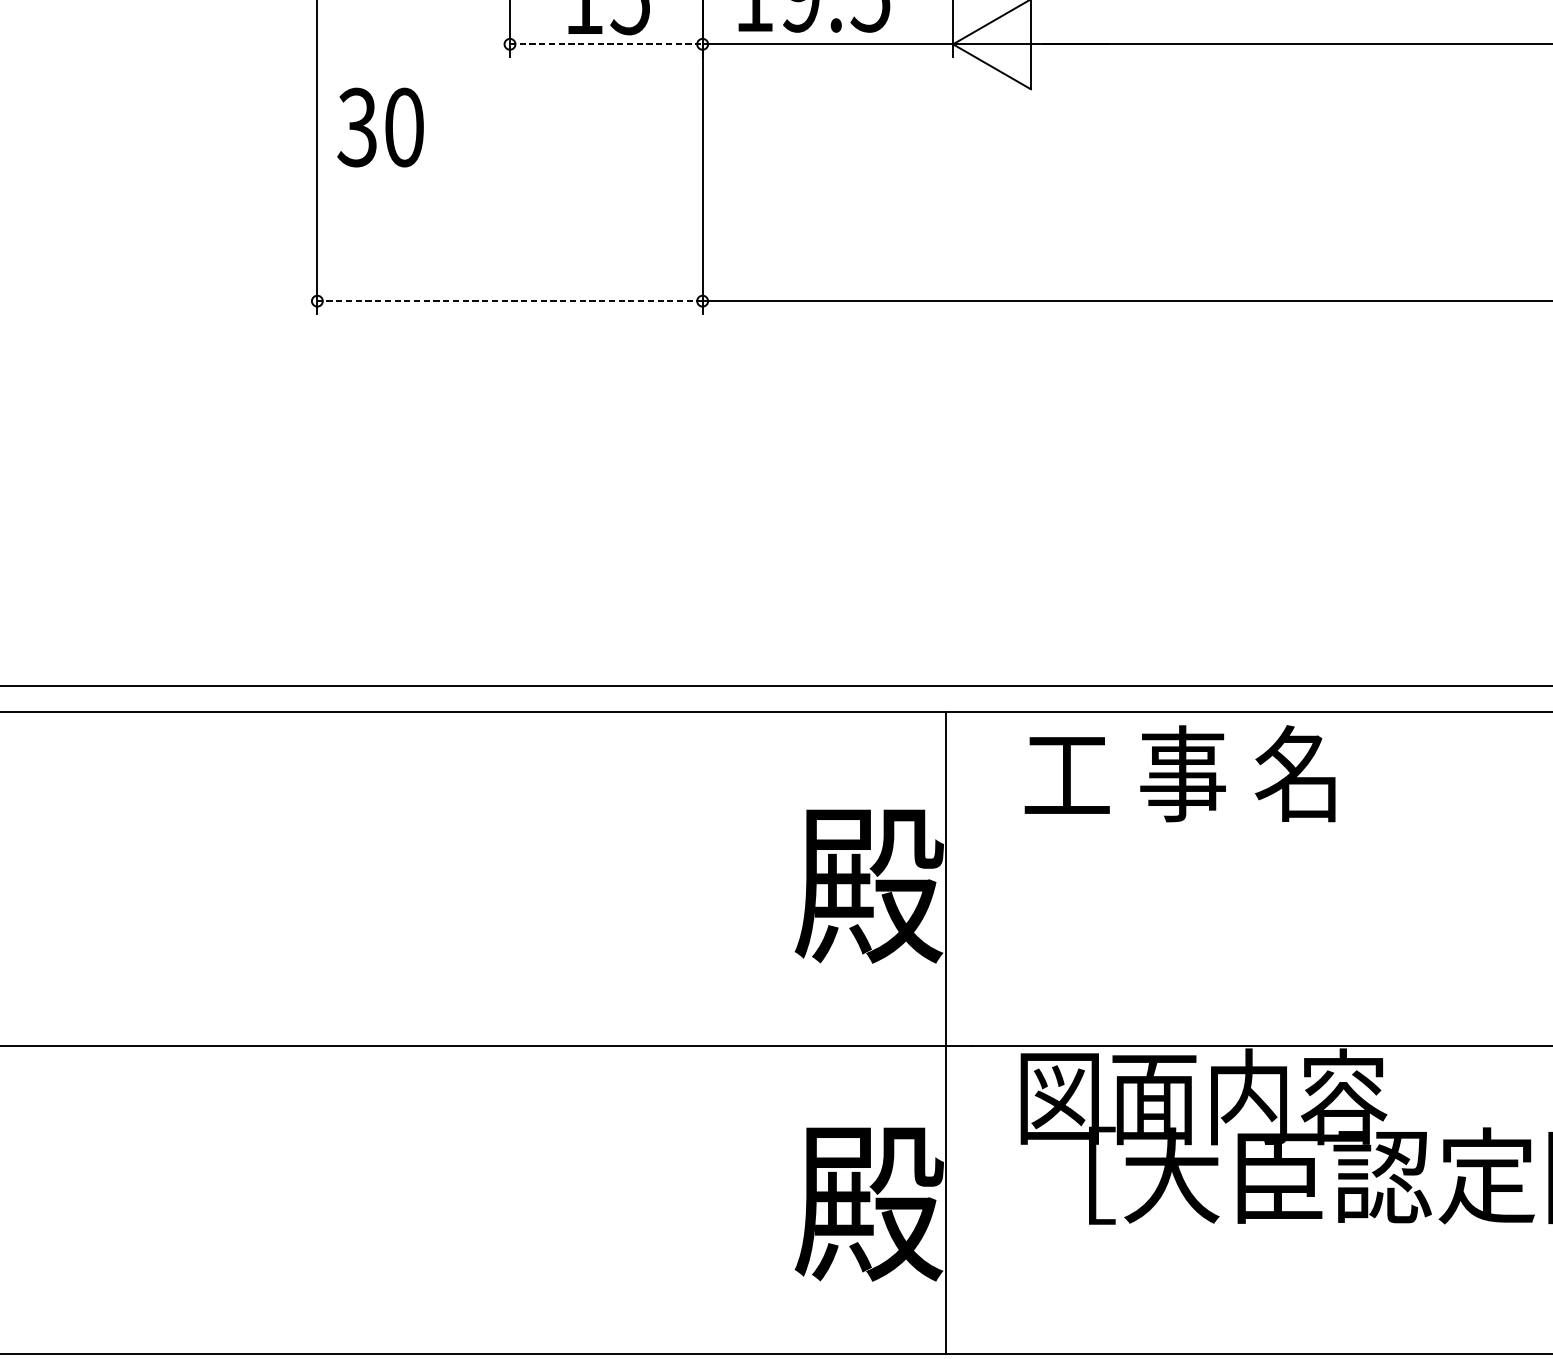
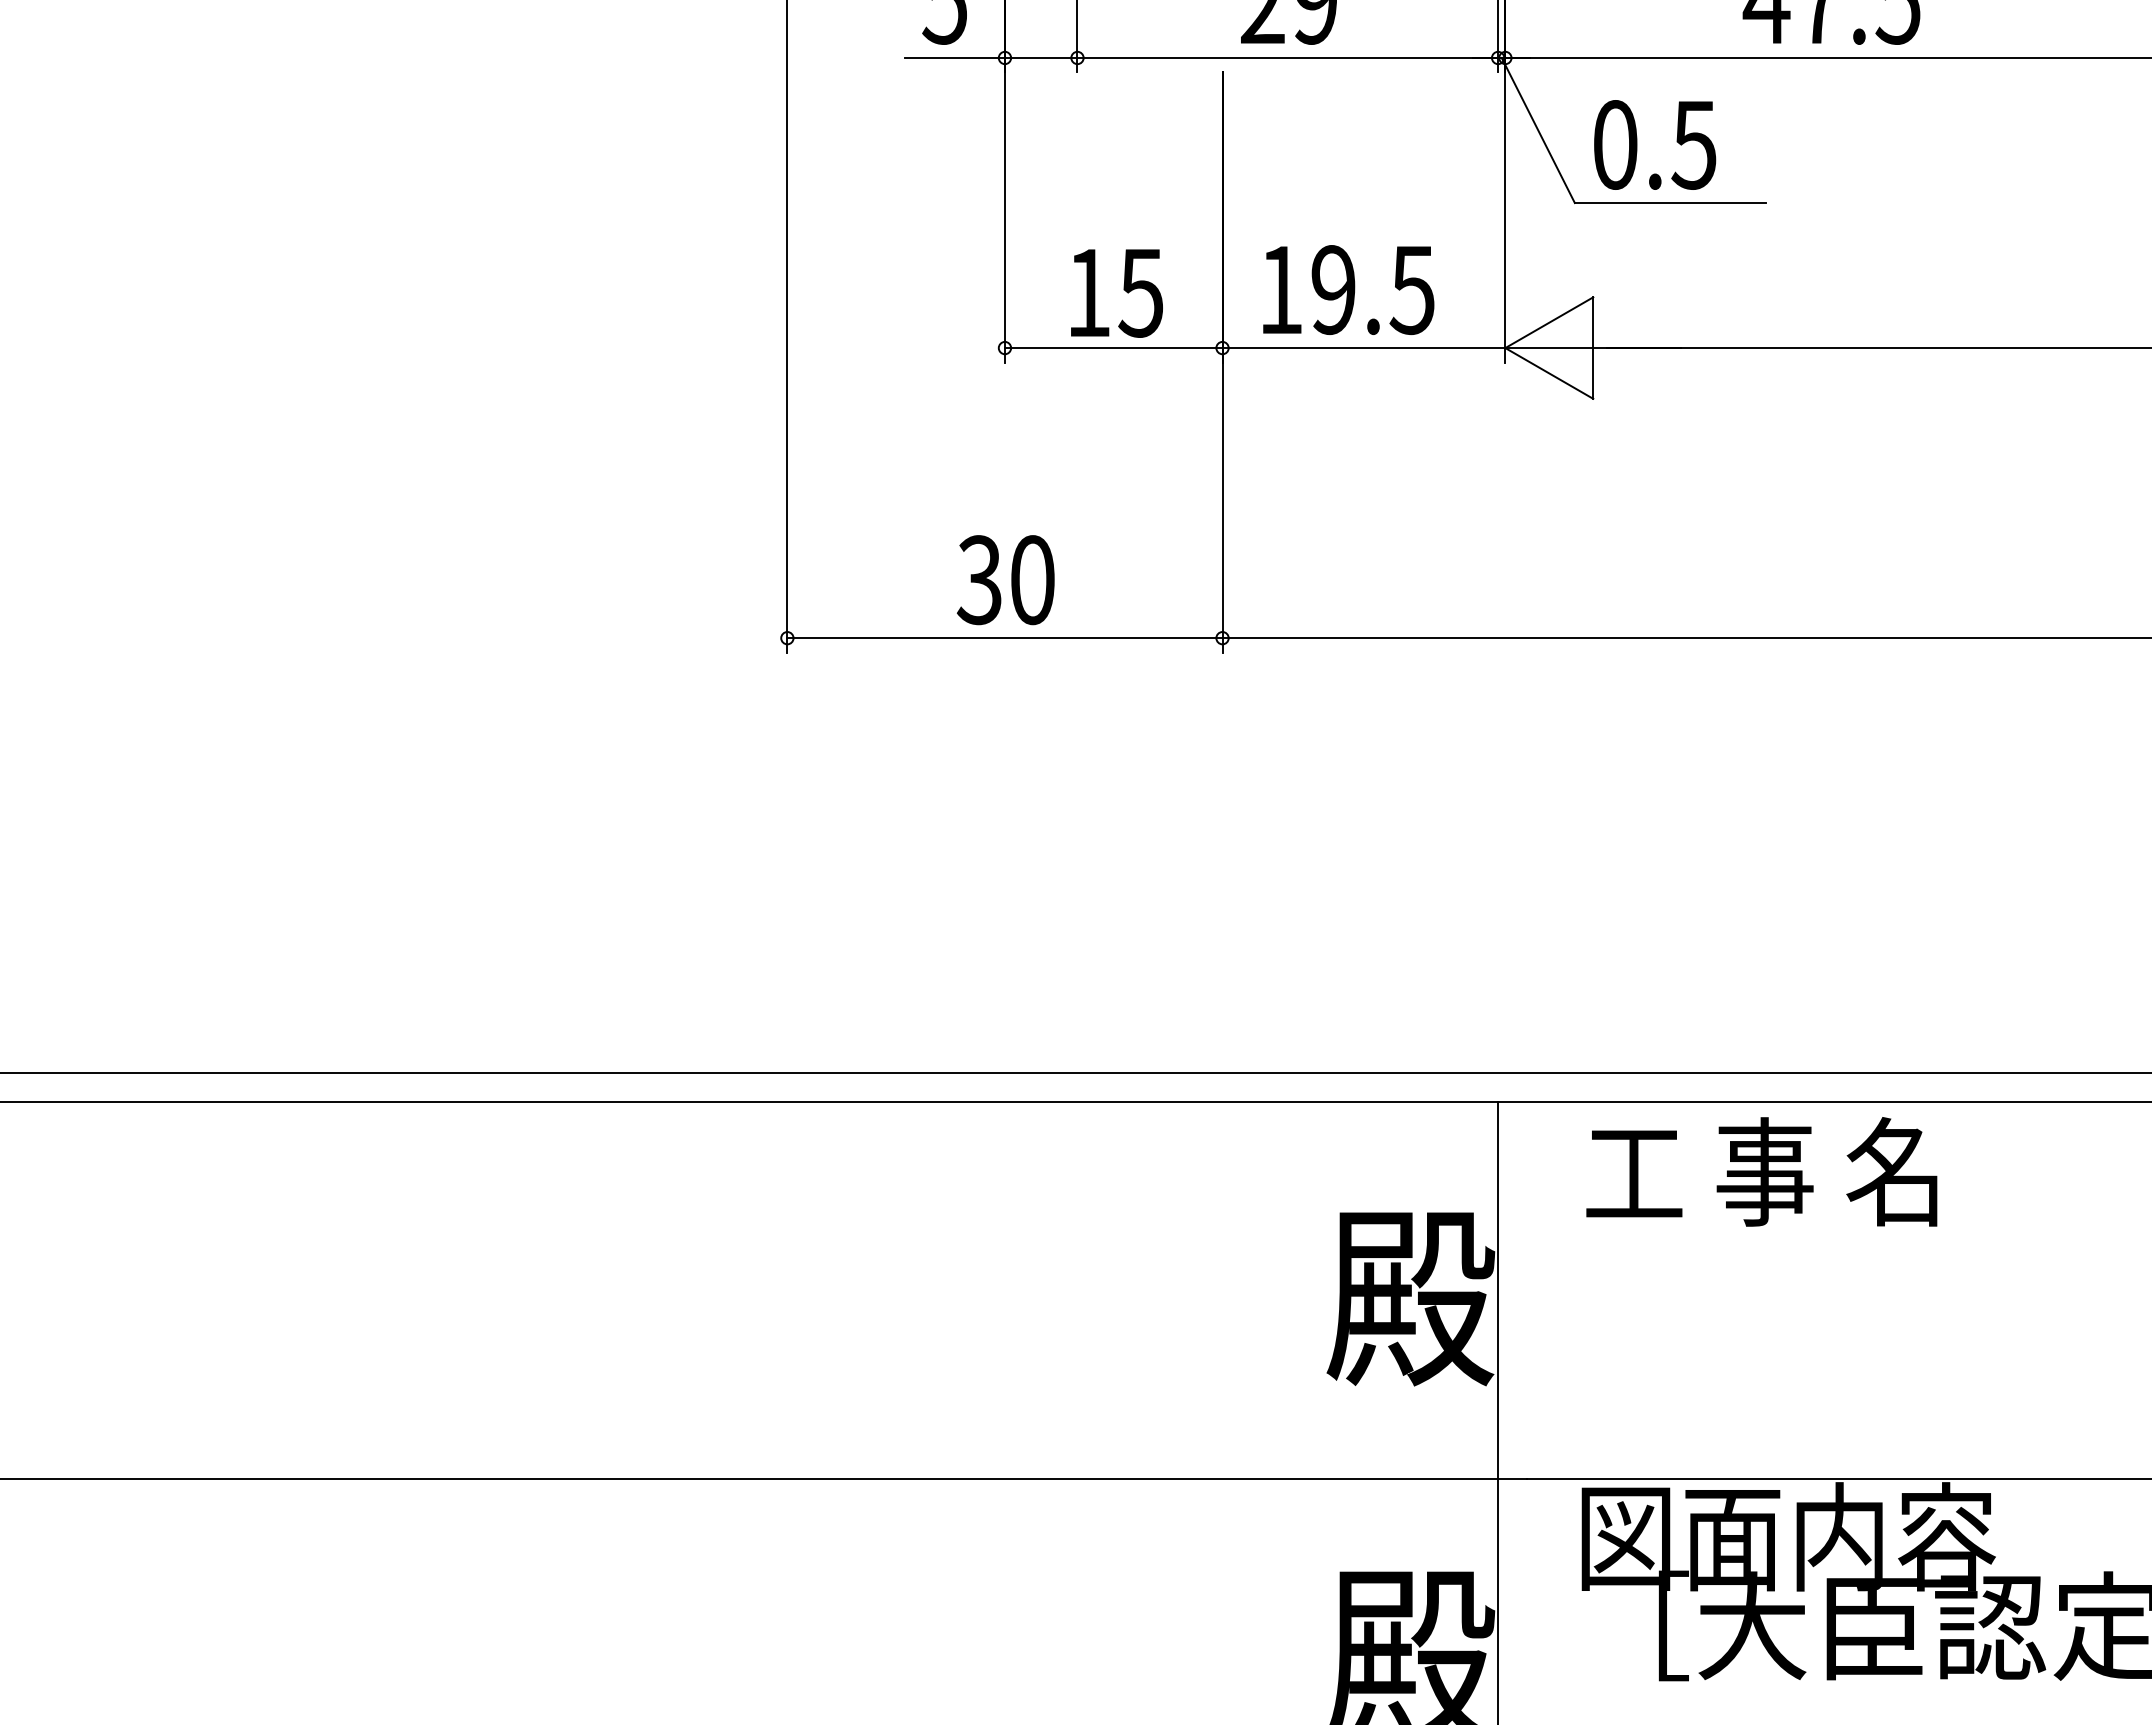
line: (606, 44) -> (1113, 348), dashed -> solid
text: (380, 127) -> (1005, 580), moved
line: (509, 301) -> (1004, 638), dashed -> solid

